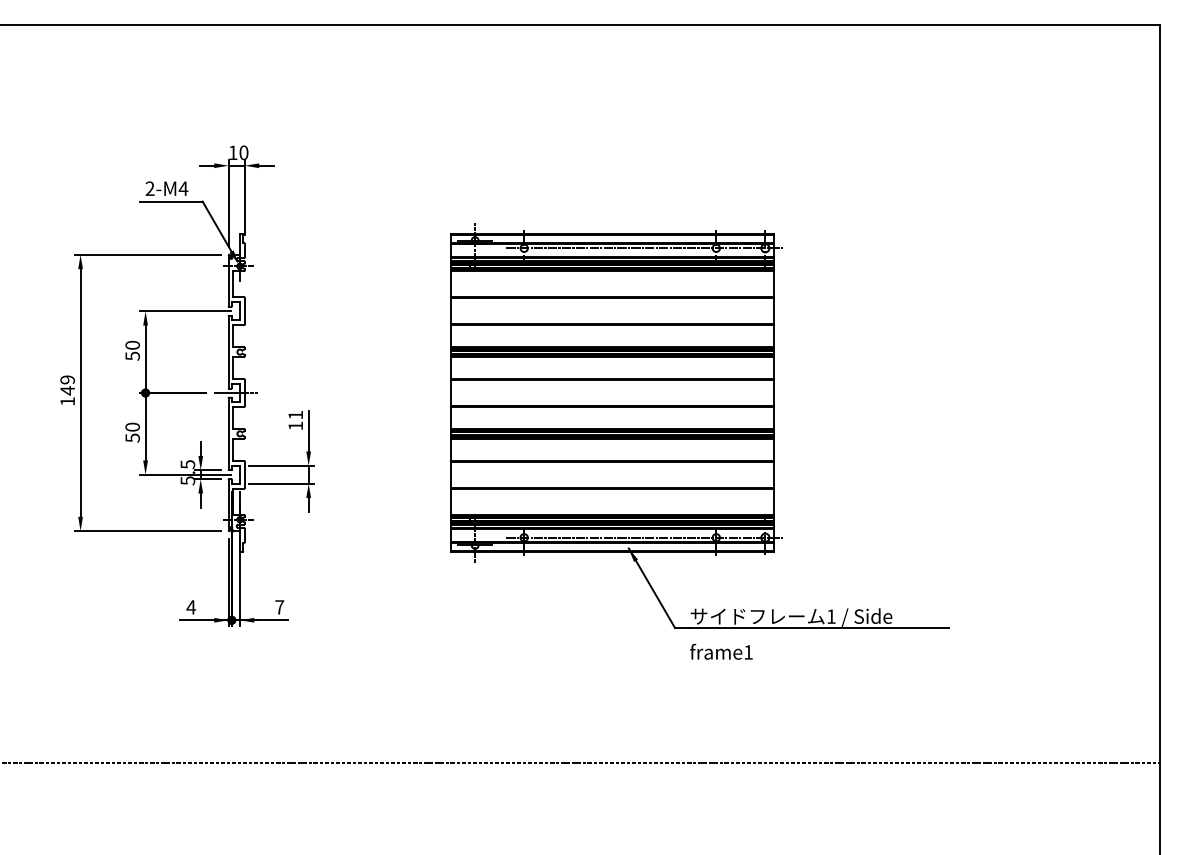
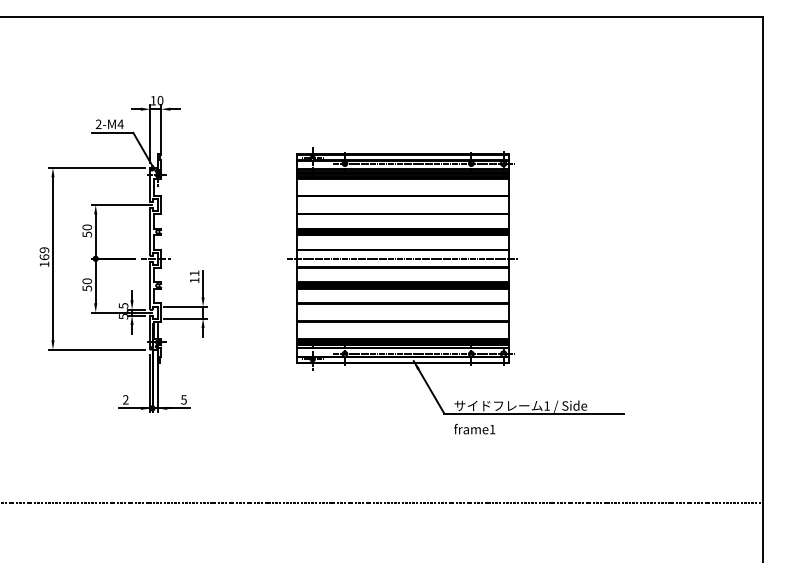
text: (67, 391) -> (44, 257), 149 -> 169
line: (611, 392) -> (402, 258), added
text: (190, 606) -> (125, 399), 4 -> 2
text: (278, 606) -> (183, 399), 7 -> 5

